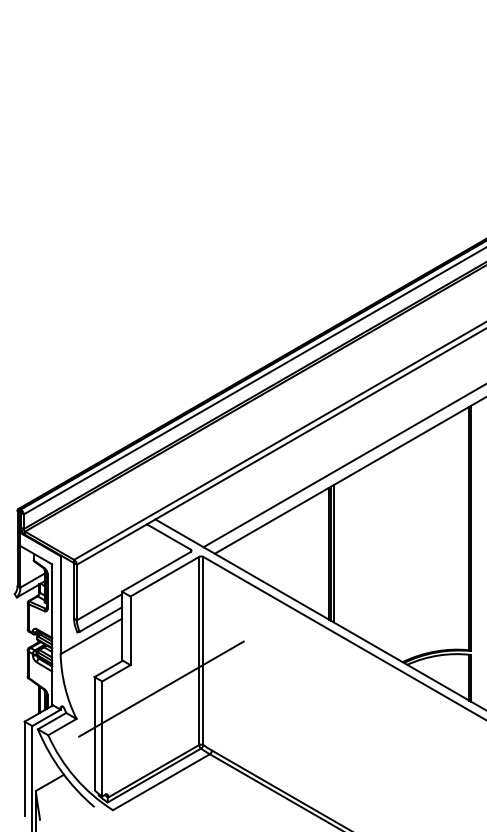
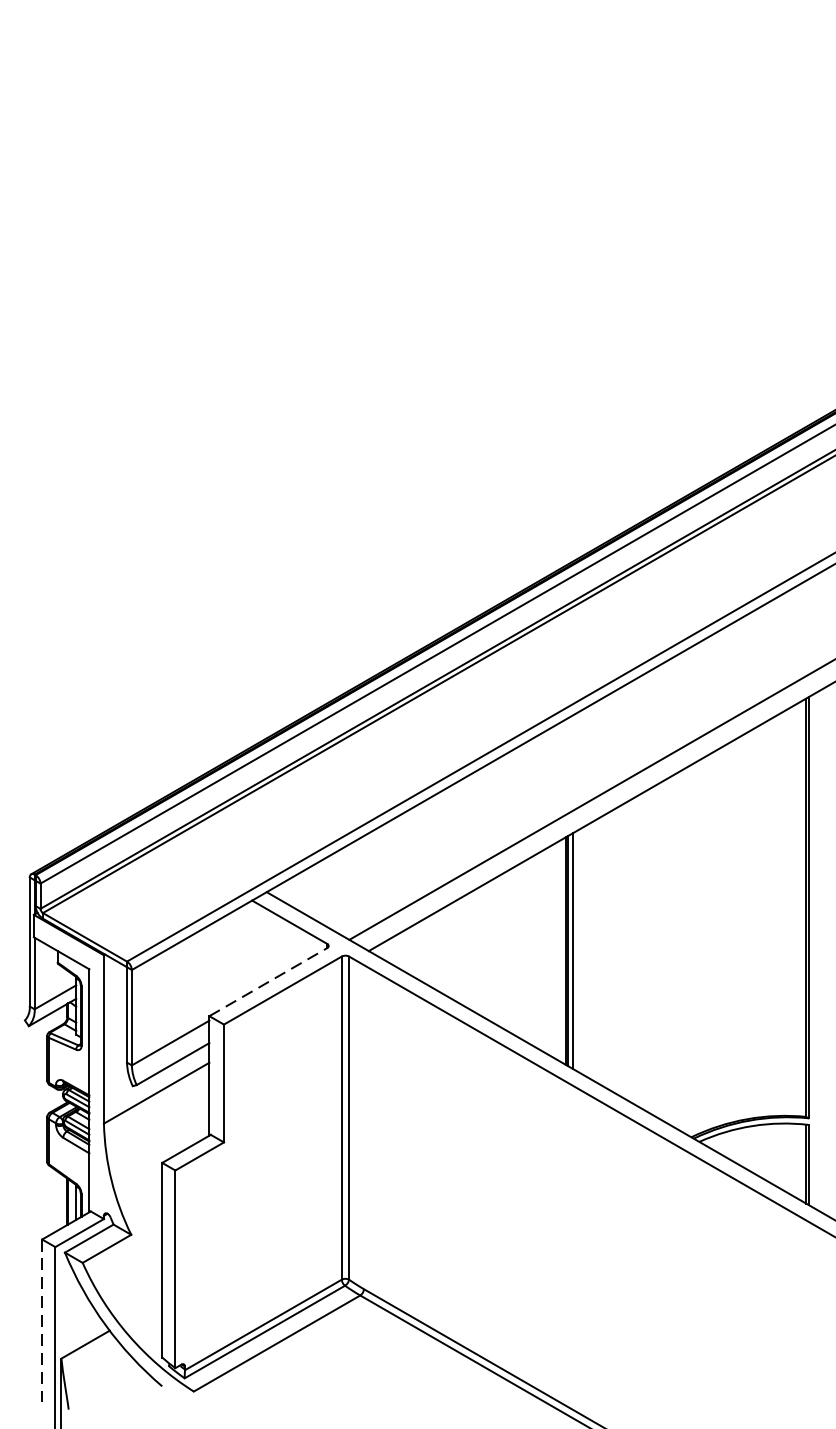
line: (156, 571) -> (268, 981), solid -> dashed
line: (161, 689) -> (277, 1184), removed
line: (24, 769) -> (41, 1321), solid -> dashed

